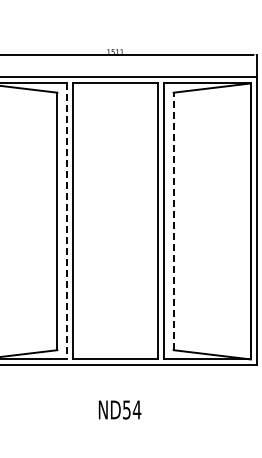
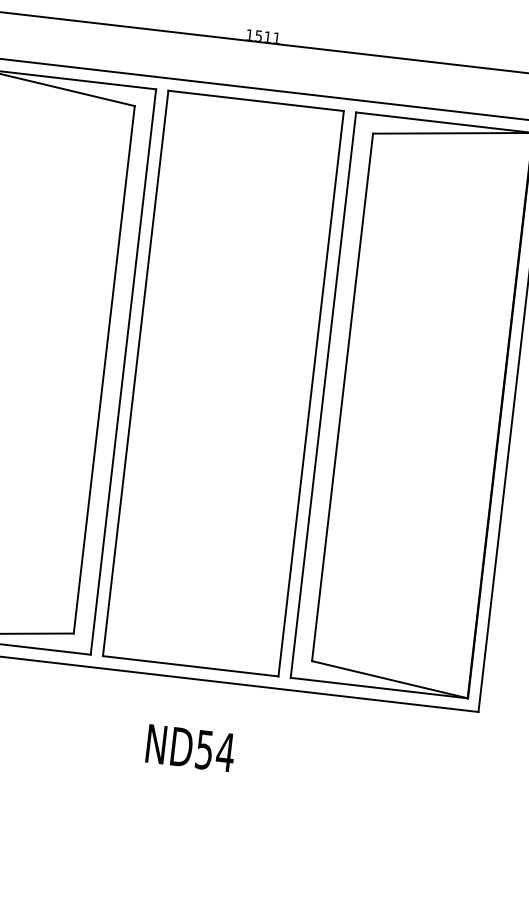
line: (66, 221) -> (123, 372), dashed -> solid
line: (173, 221) -> (342, 397), dashed -> solid
text: (119, 409) -> (189, 747), moved

